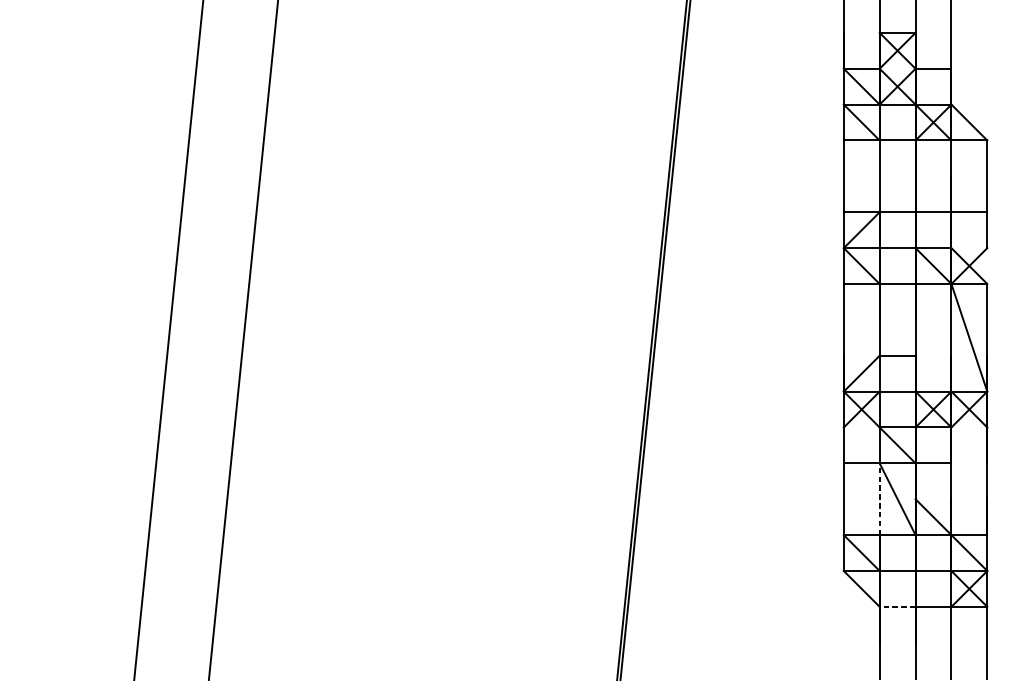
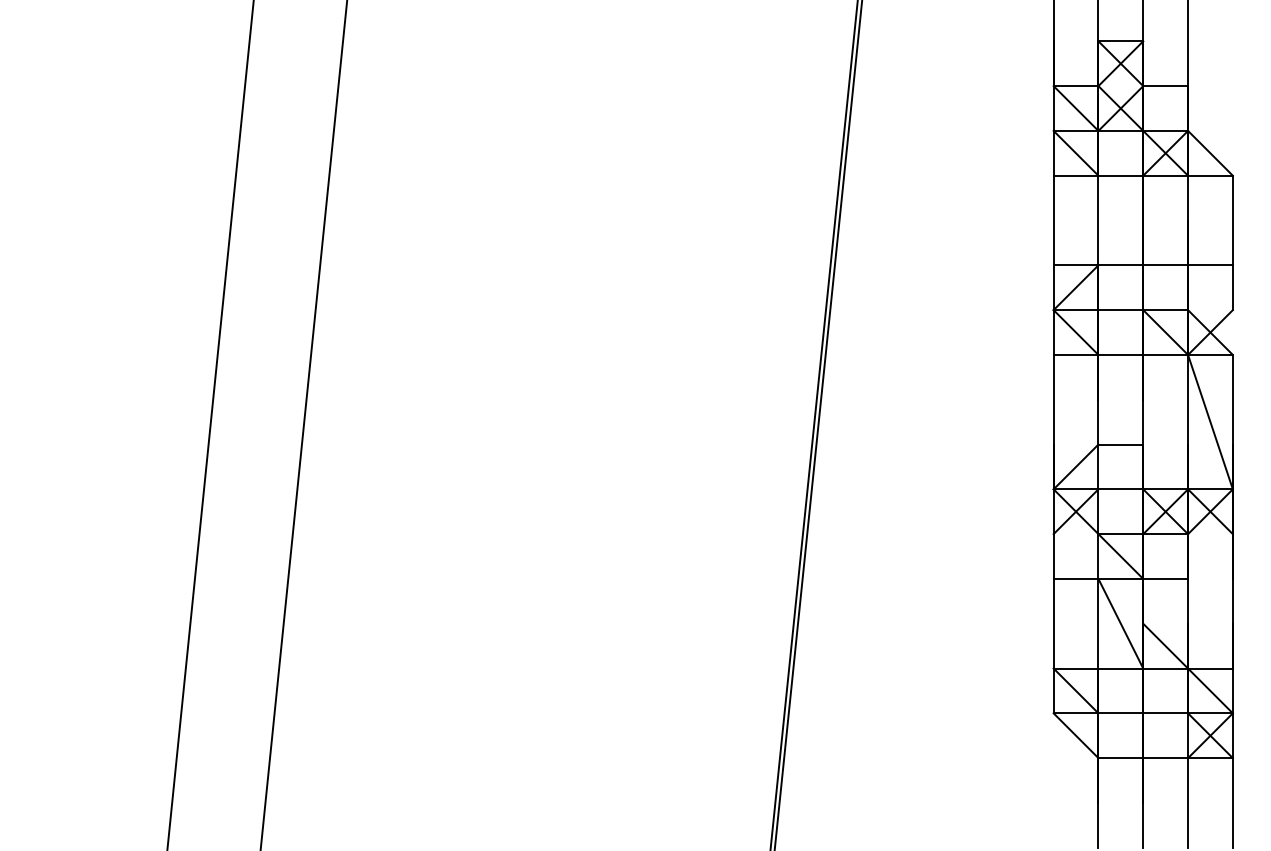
line: (879, 499) -> (1098, 623), dashed -> solid
line: (897, 607) -> (1120, 758), dashed -> solid

